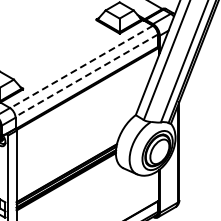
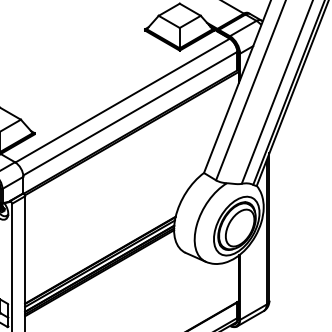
line: (81, 67) -> (122, 101), dashed -> solid
line: (86, 75) -> (129, 113), dashed -> solid

